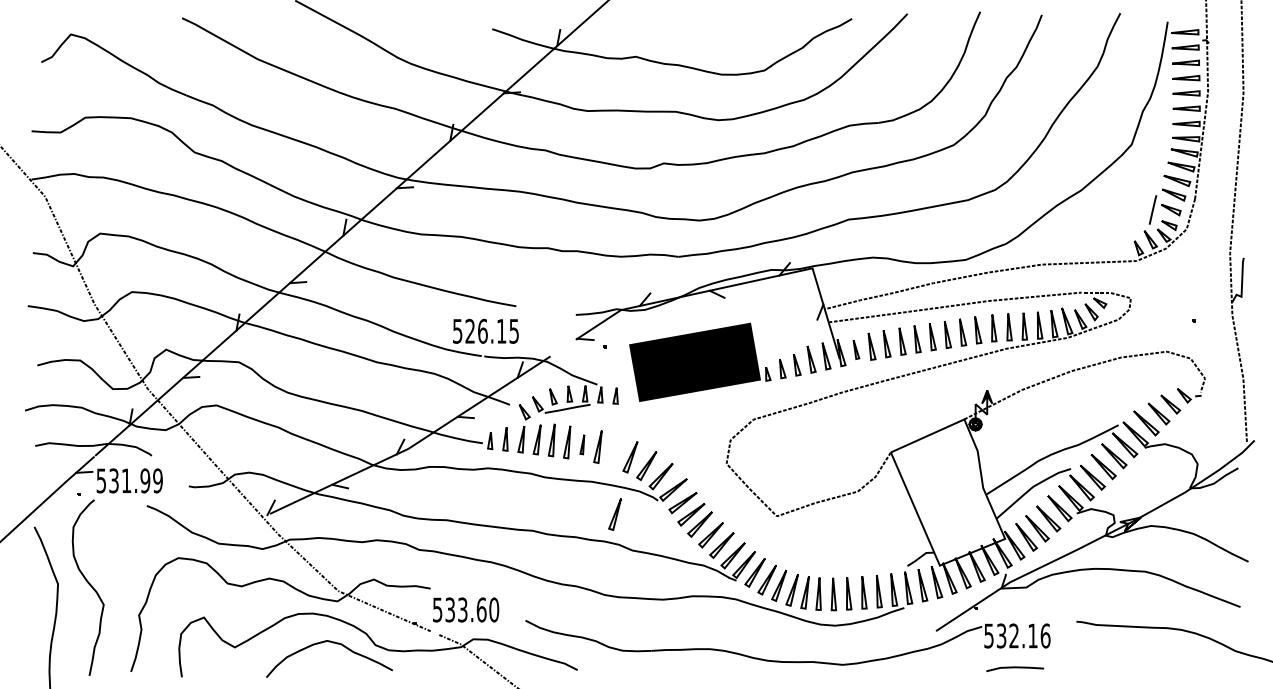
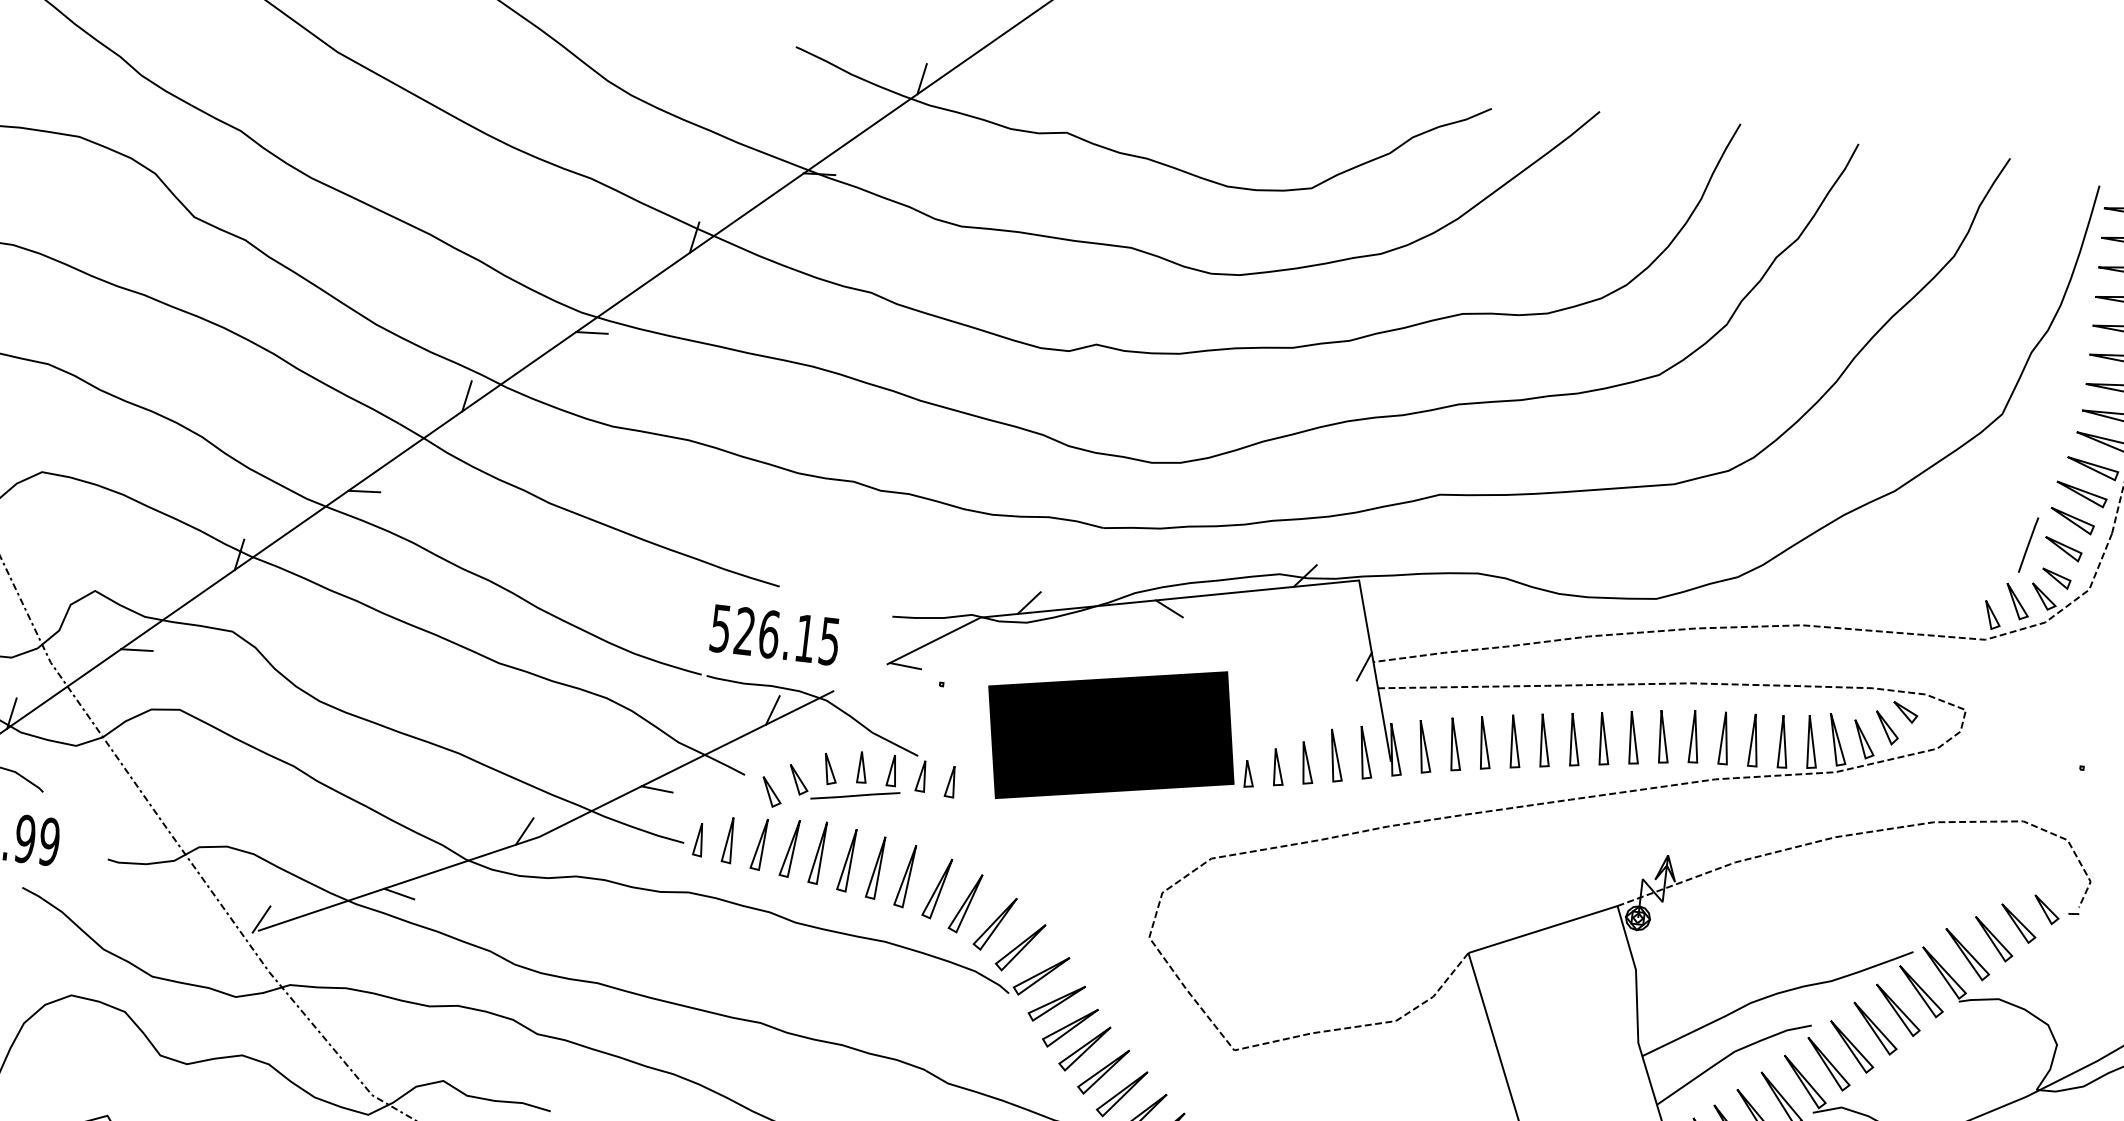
text: (485, 330) -> (774, 633), moved
part: (856, 349) -> (1425, 746), size x1.43
part: (582, 444) -> (875, 867), size x1.67
part: (614, 514) -> (935, 888), moved

